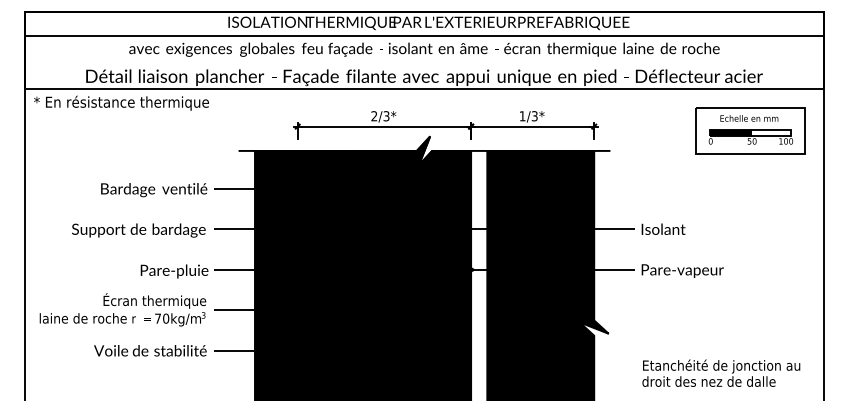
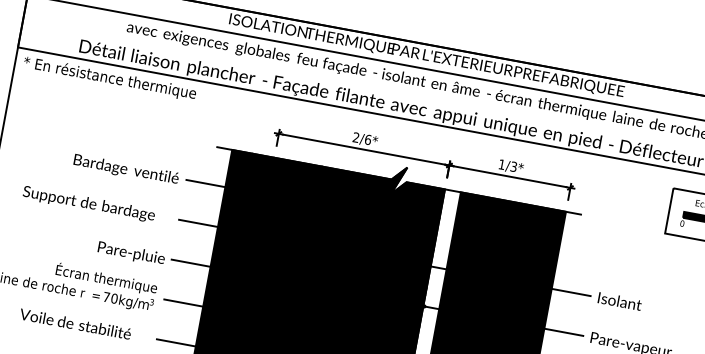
text: (386, 116) -> (368, 140), 2/3* -> 2/6*
text: (138, 230) -> (88, 204), moved
text: (150, 350) -> (75, 323), moved

